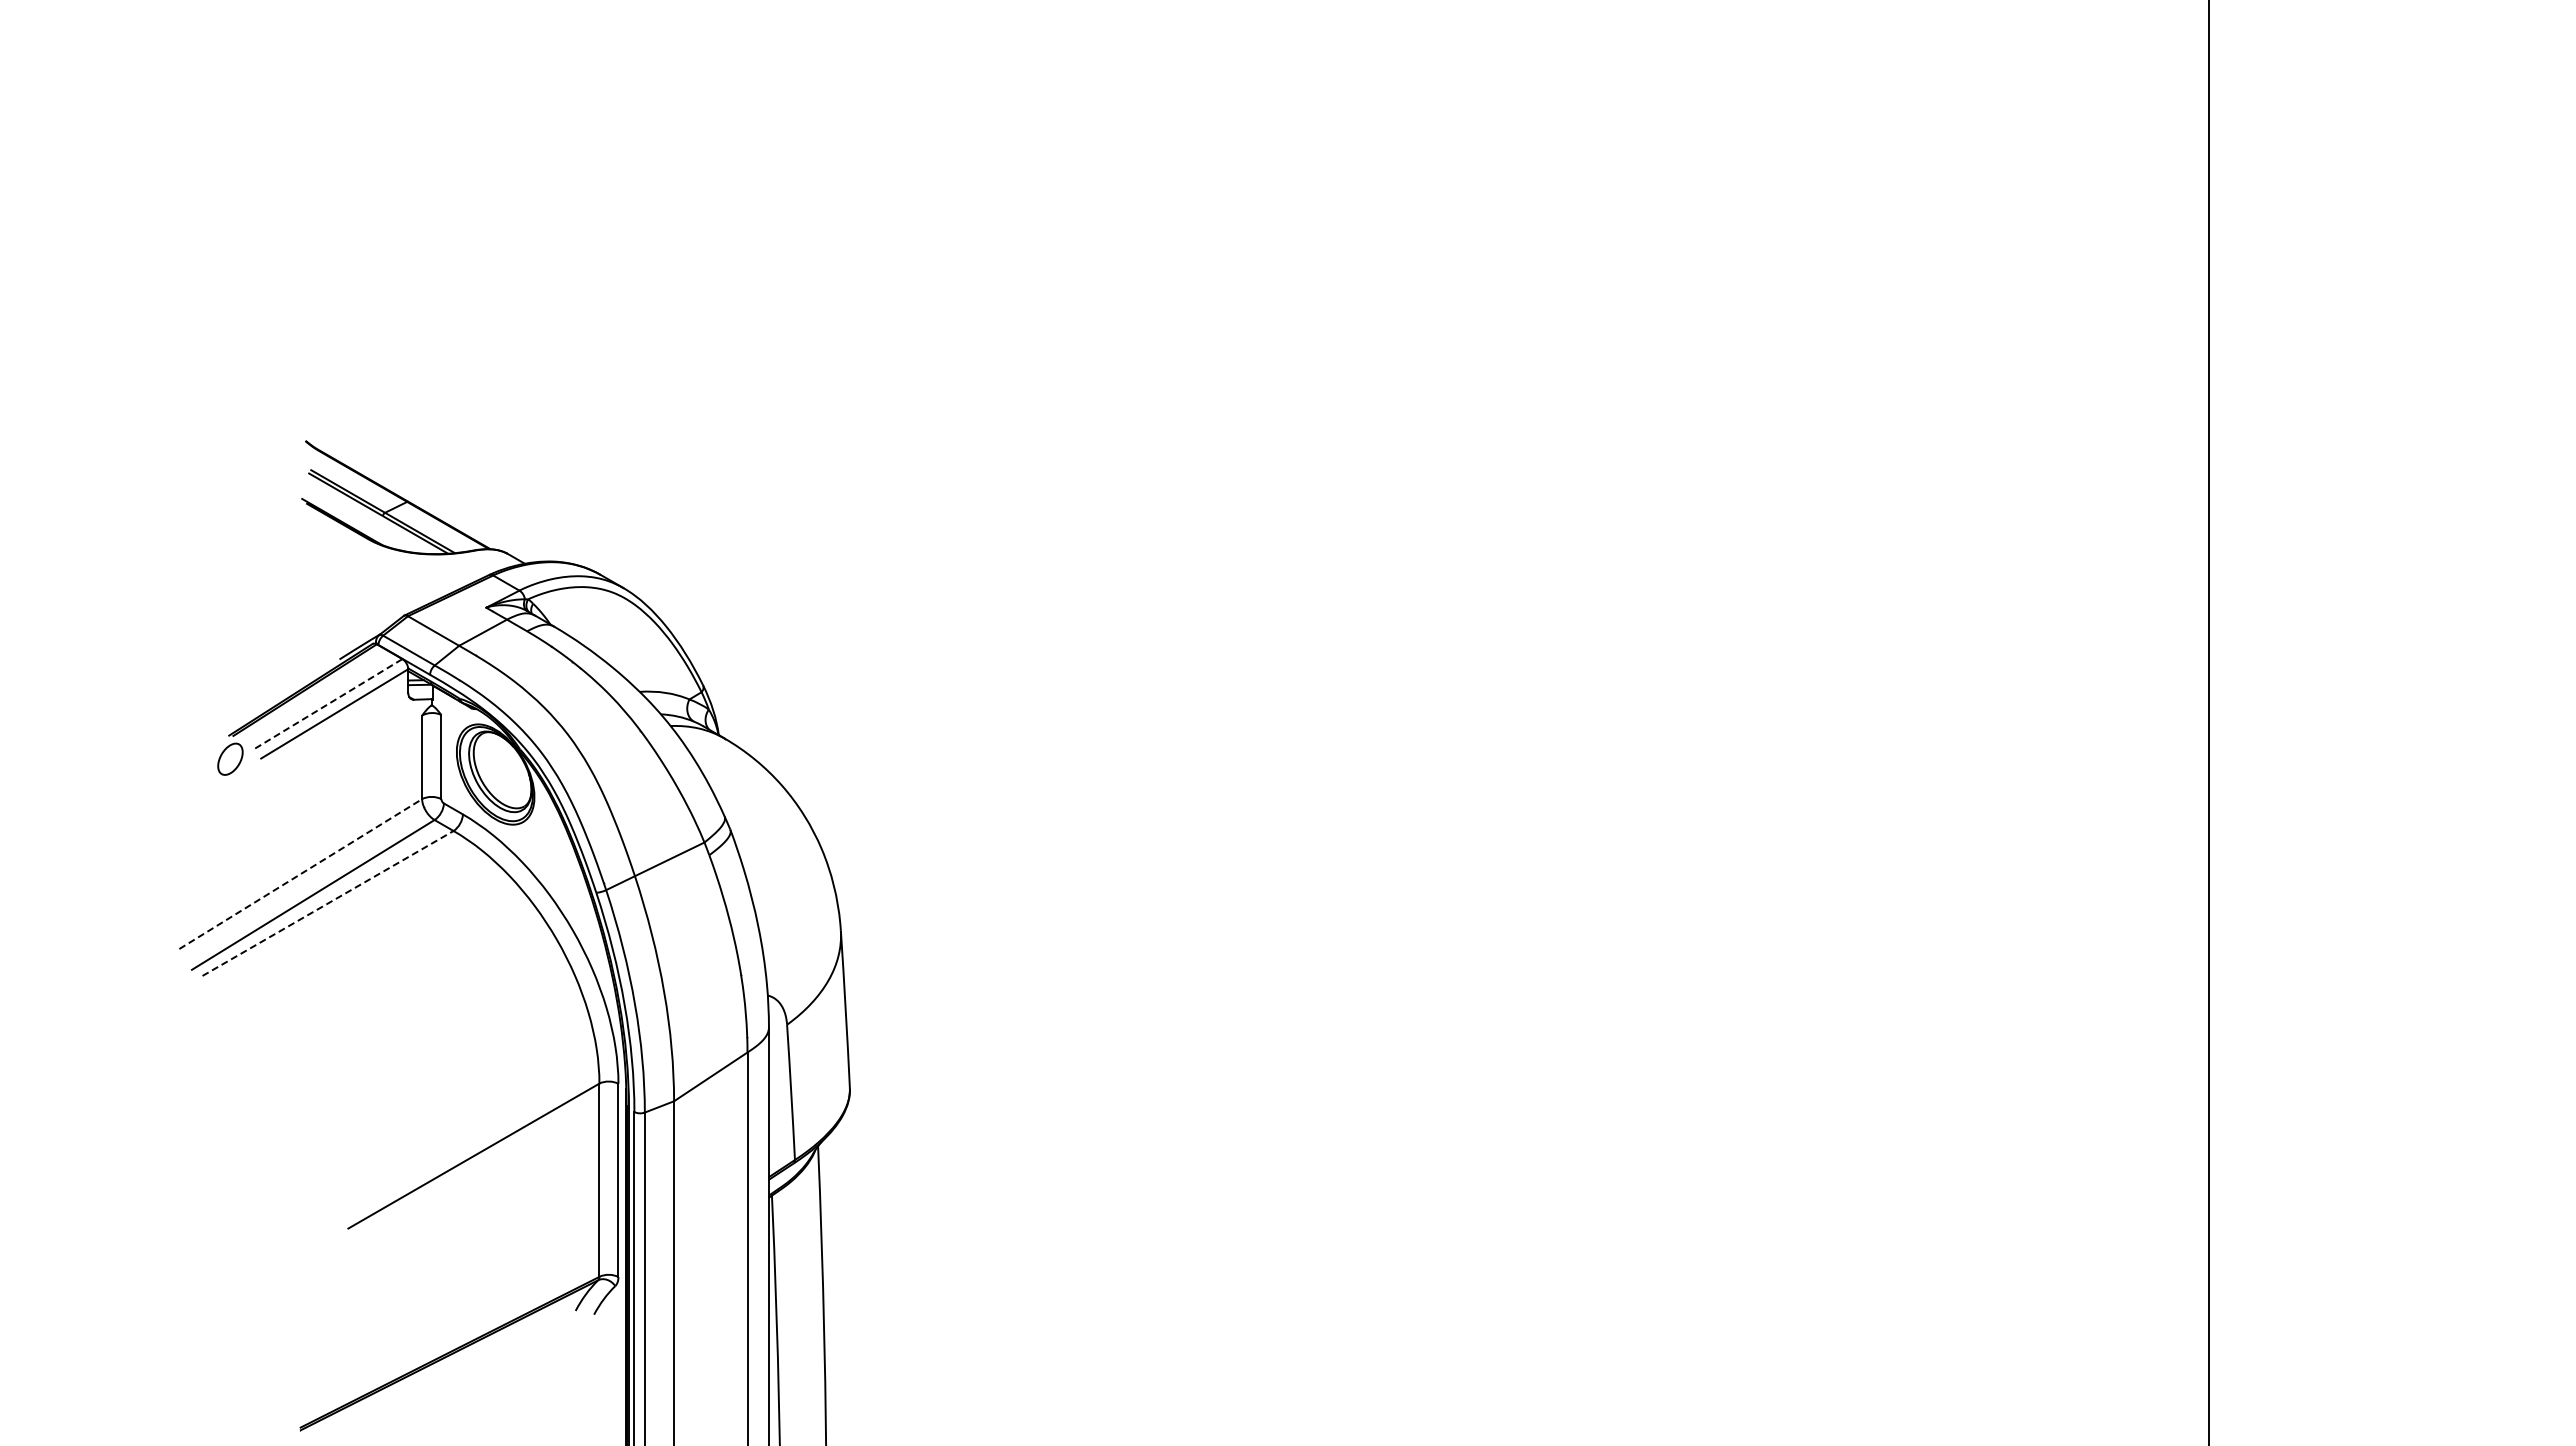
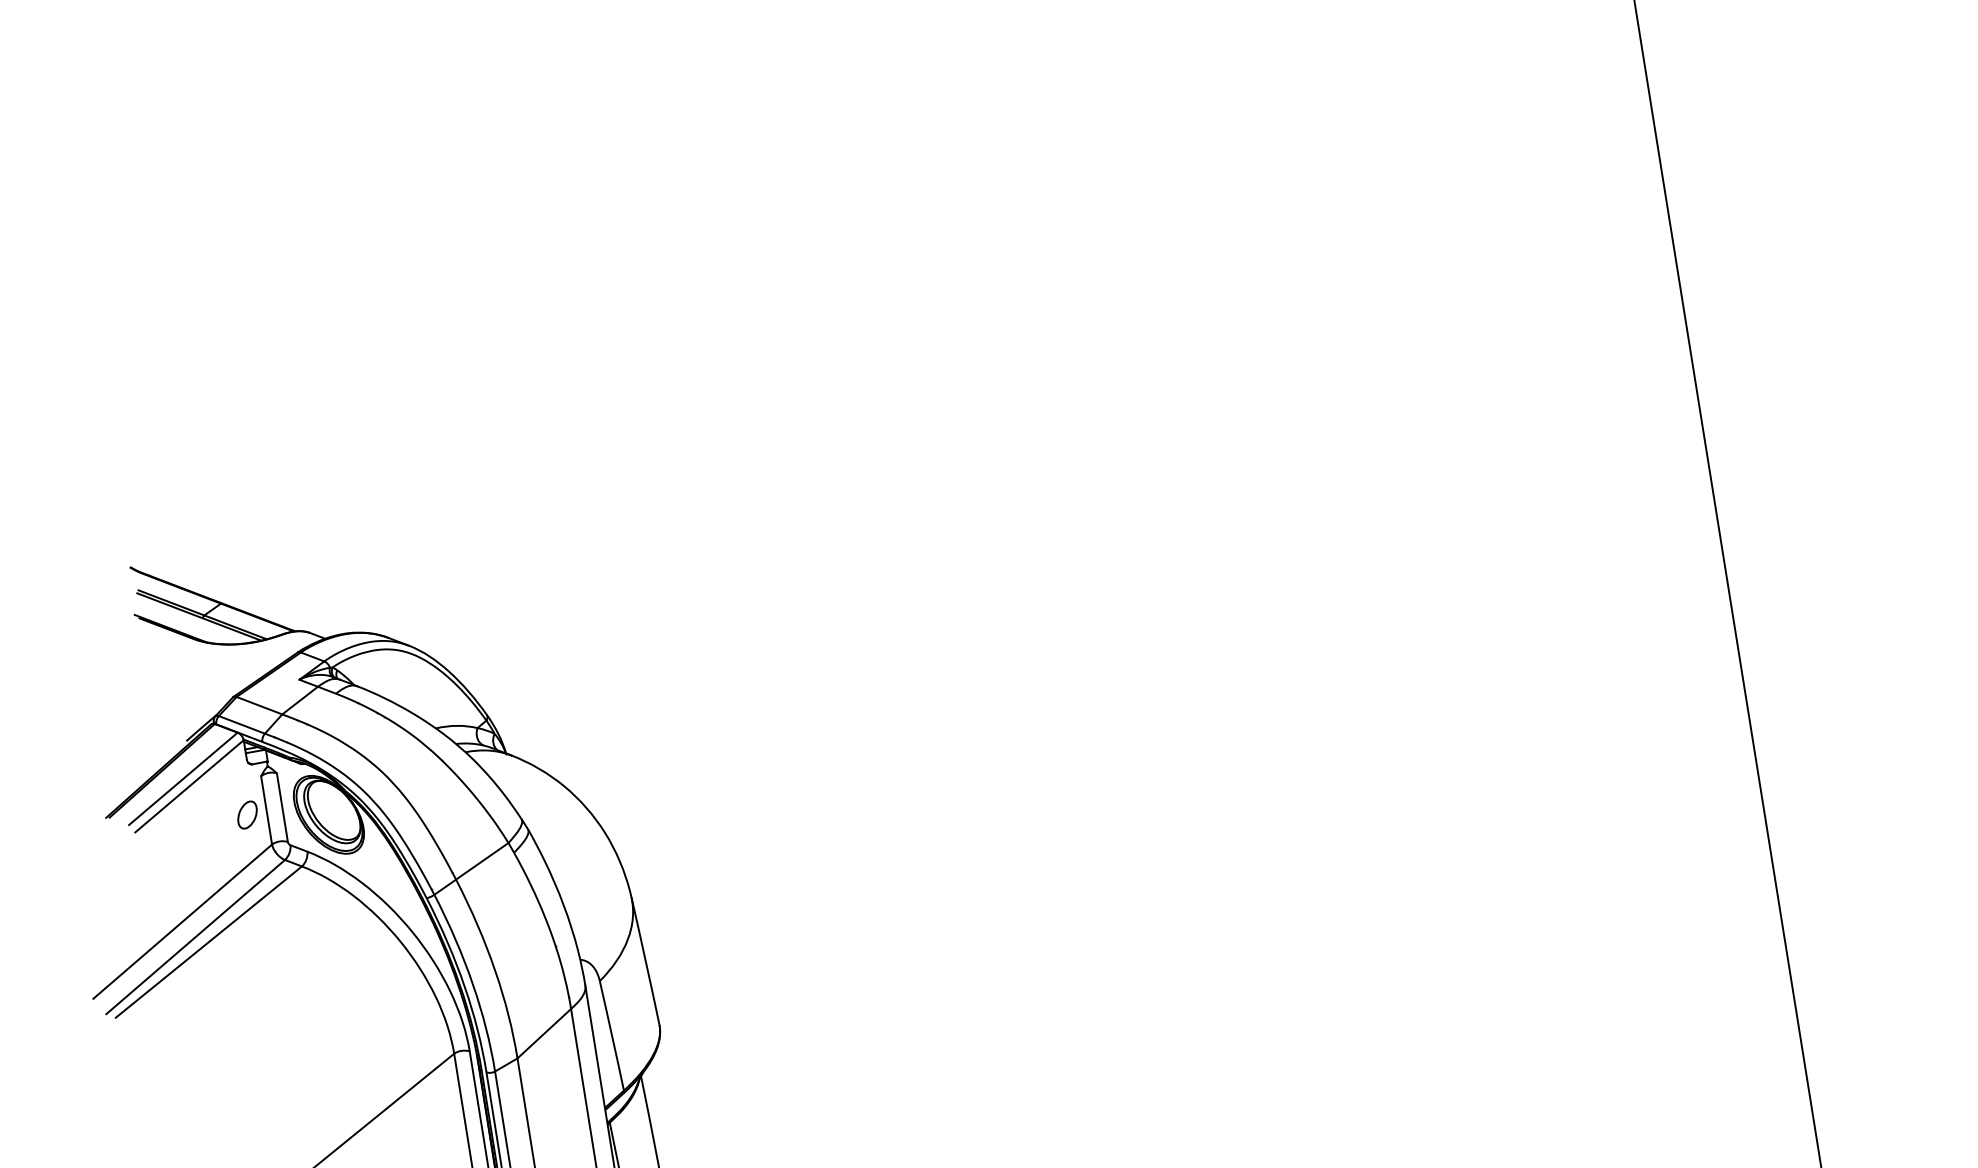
line: (329, 703) -> (183, 778), dashed -> solid
part: (230, 758) -> (247, 814), moved
line: (300, 874) -> (182, 922), dashed -> solid
line: (328, 903) -> (209, 942), dashed -> solid

